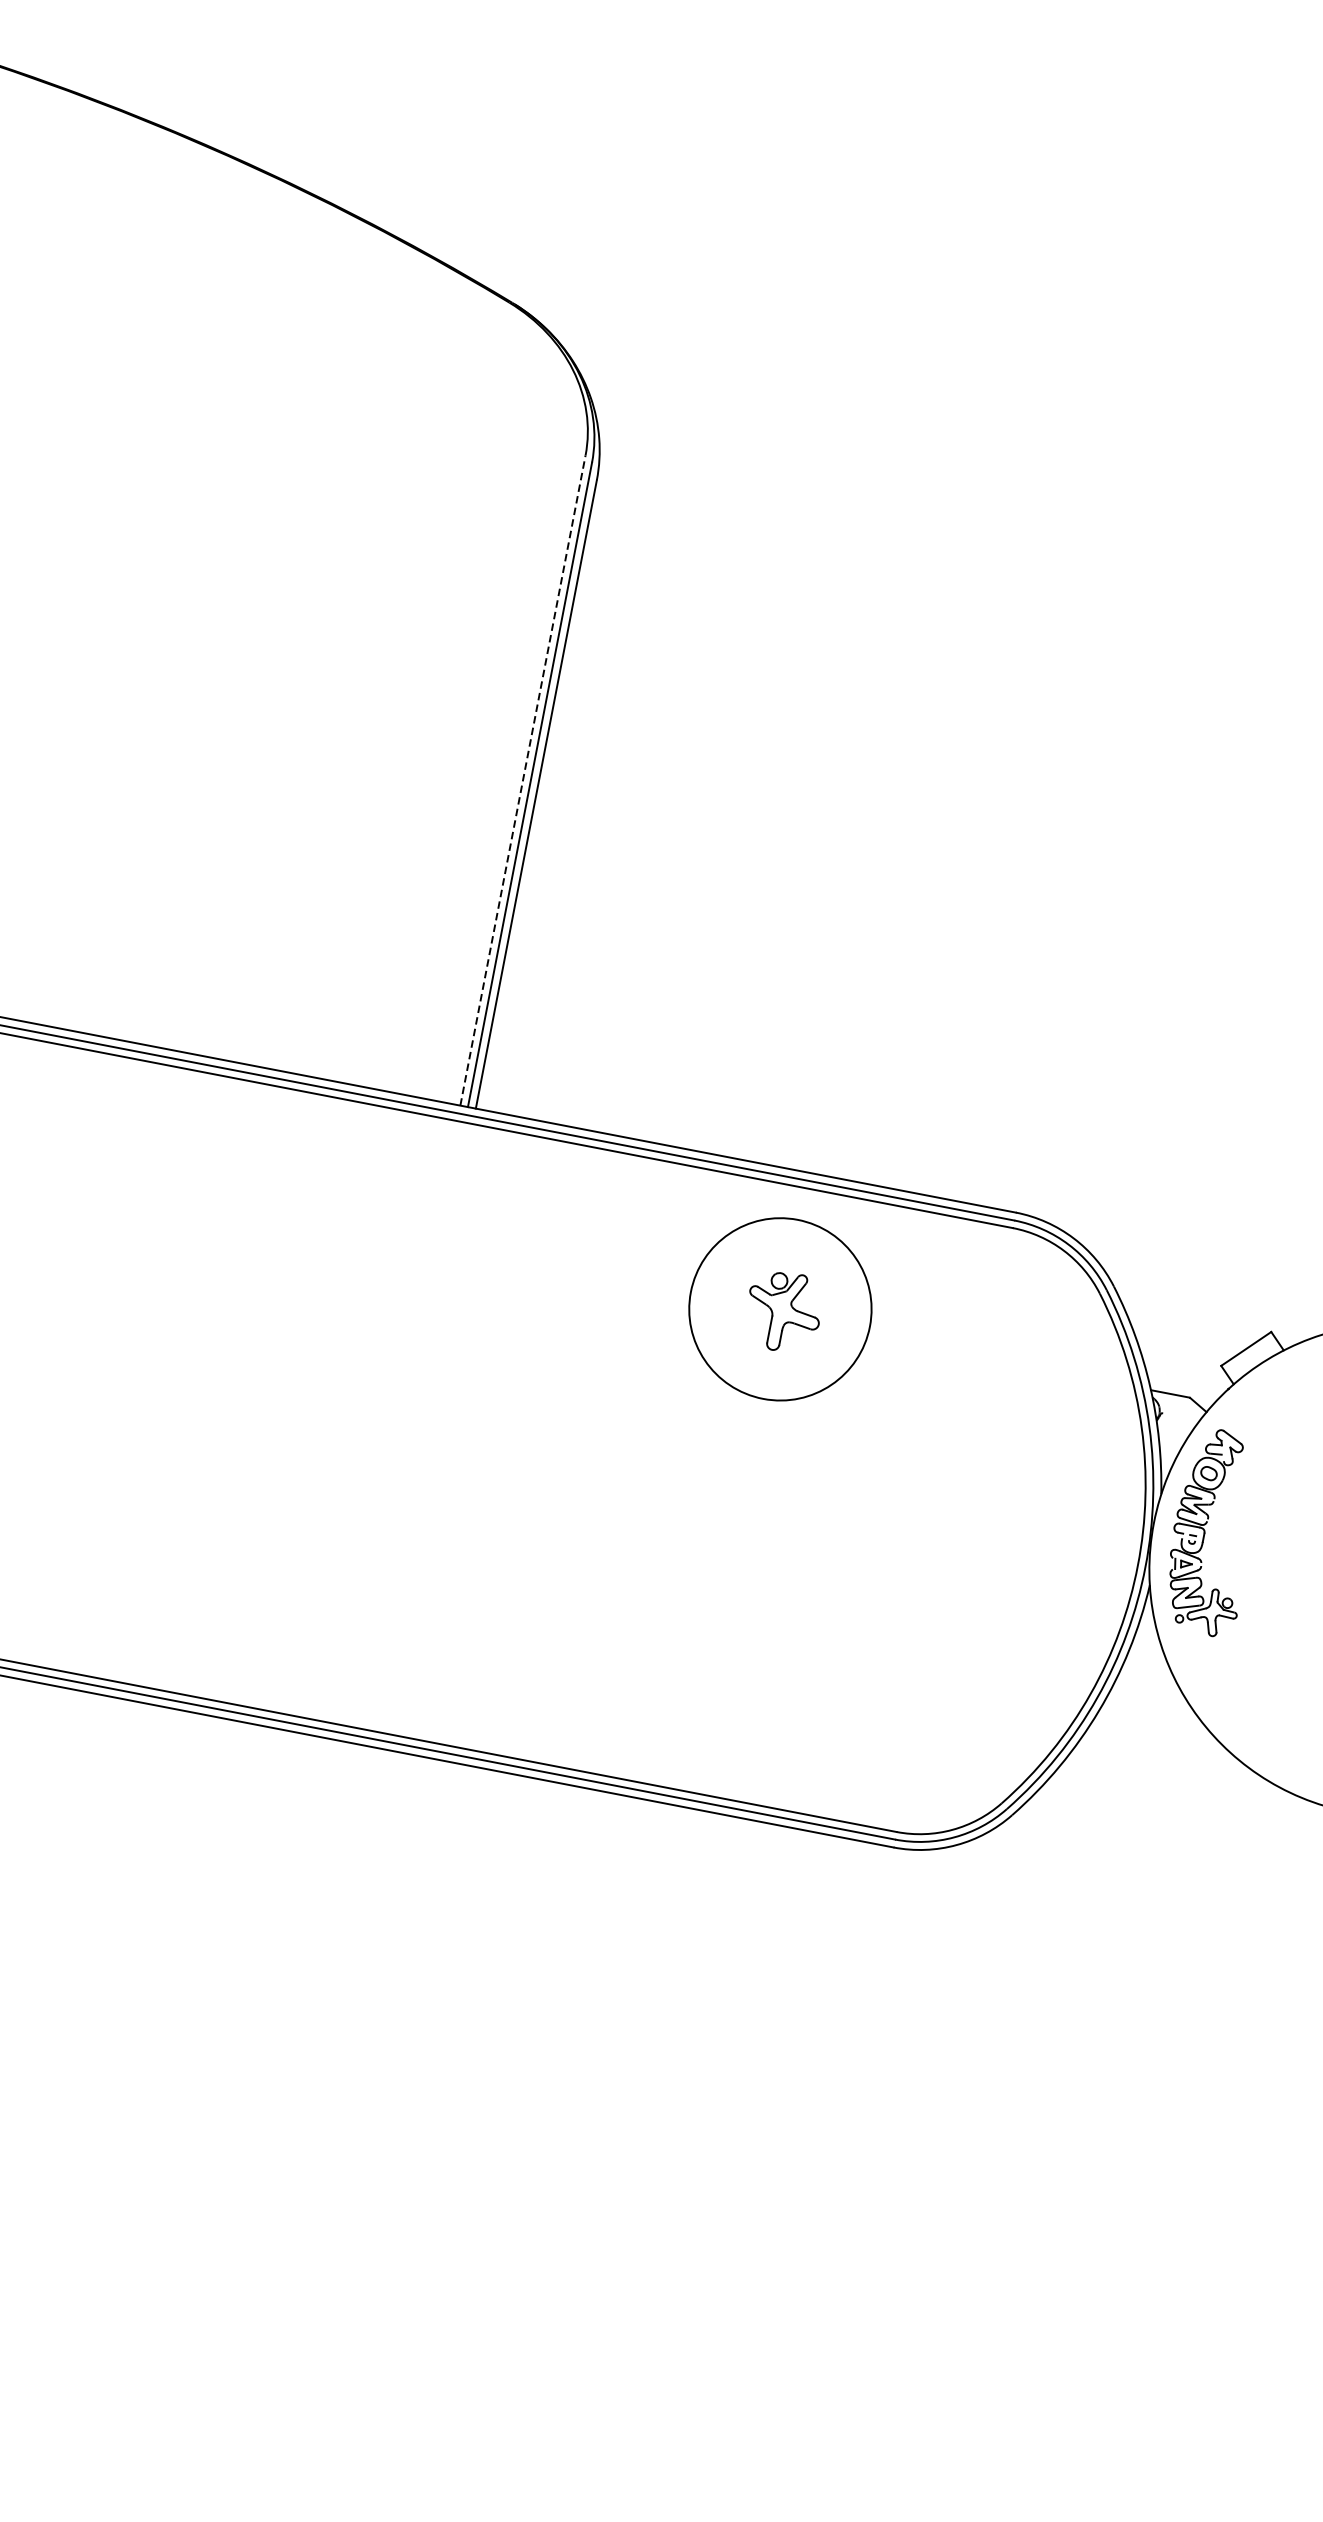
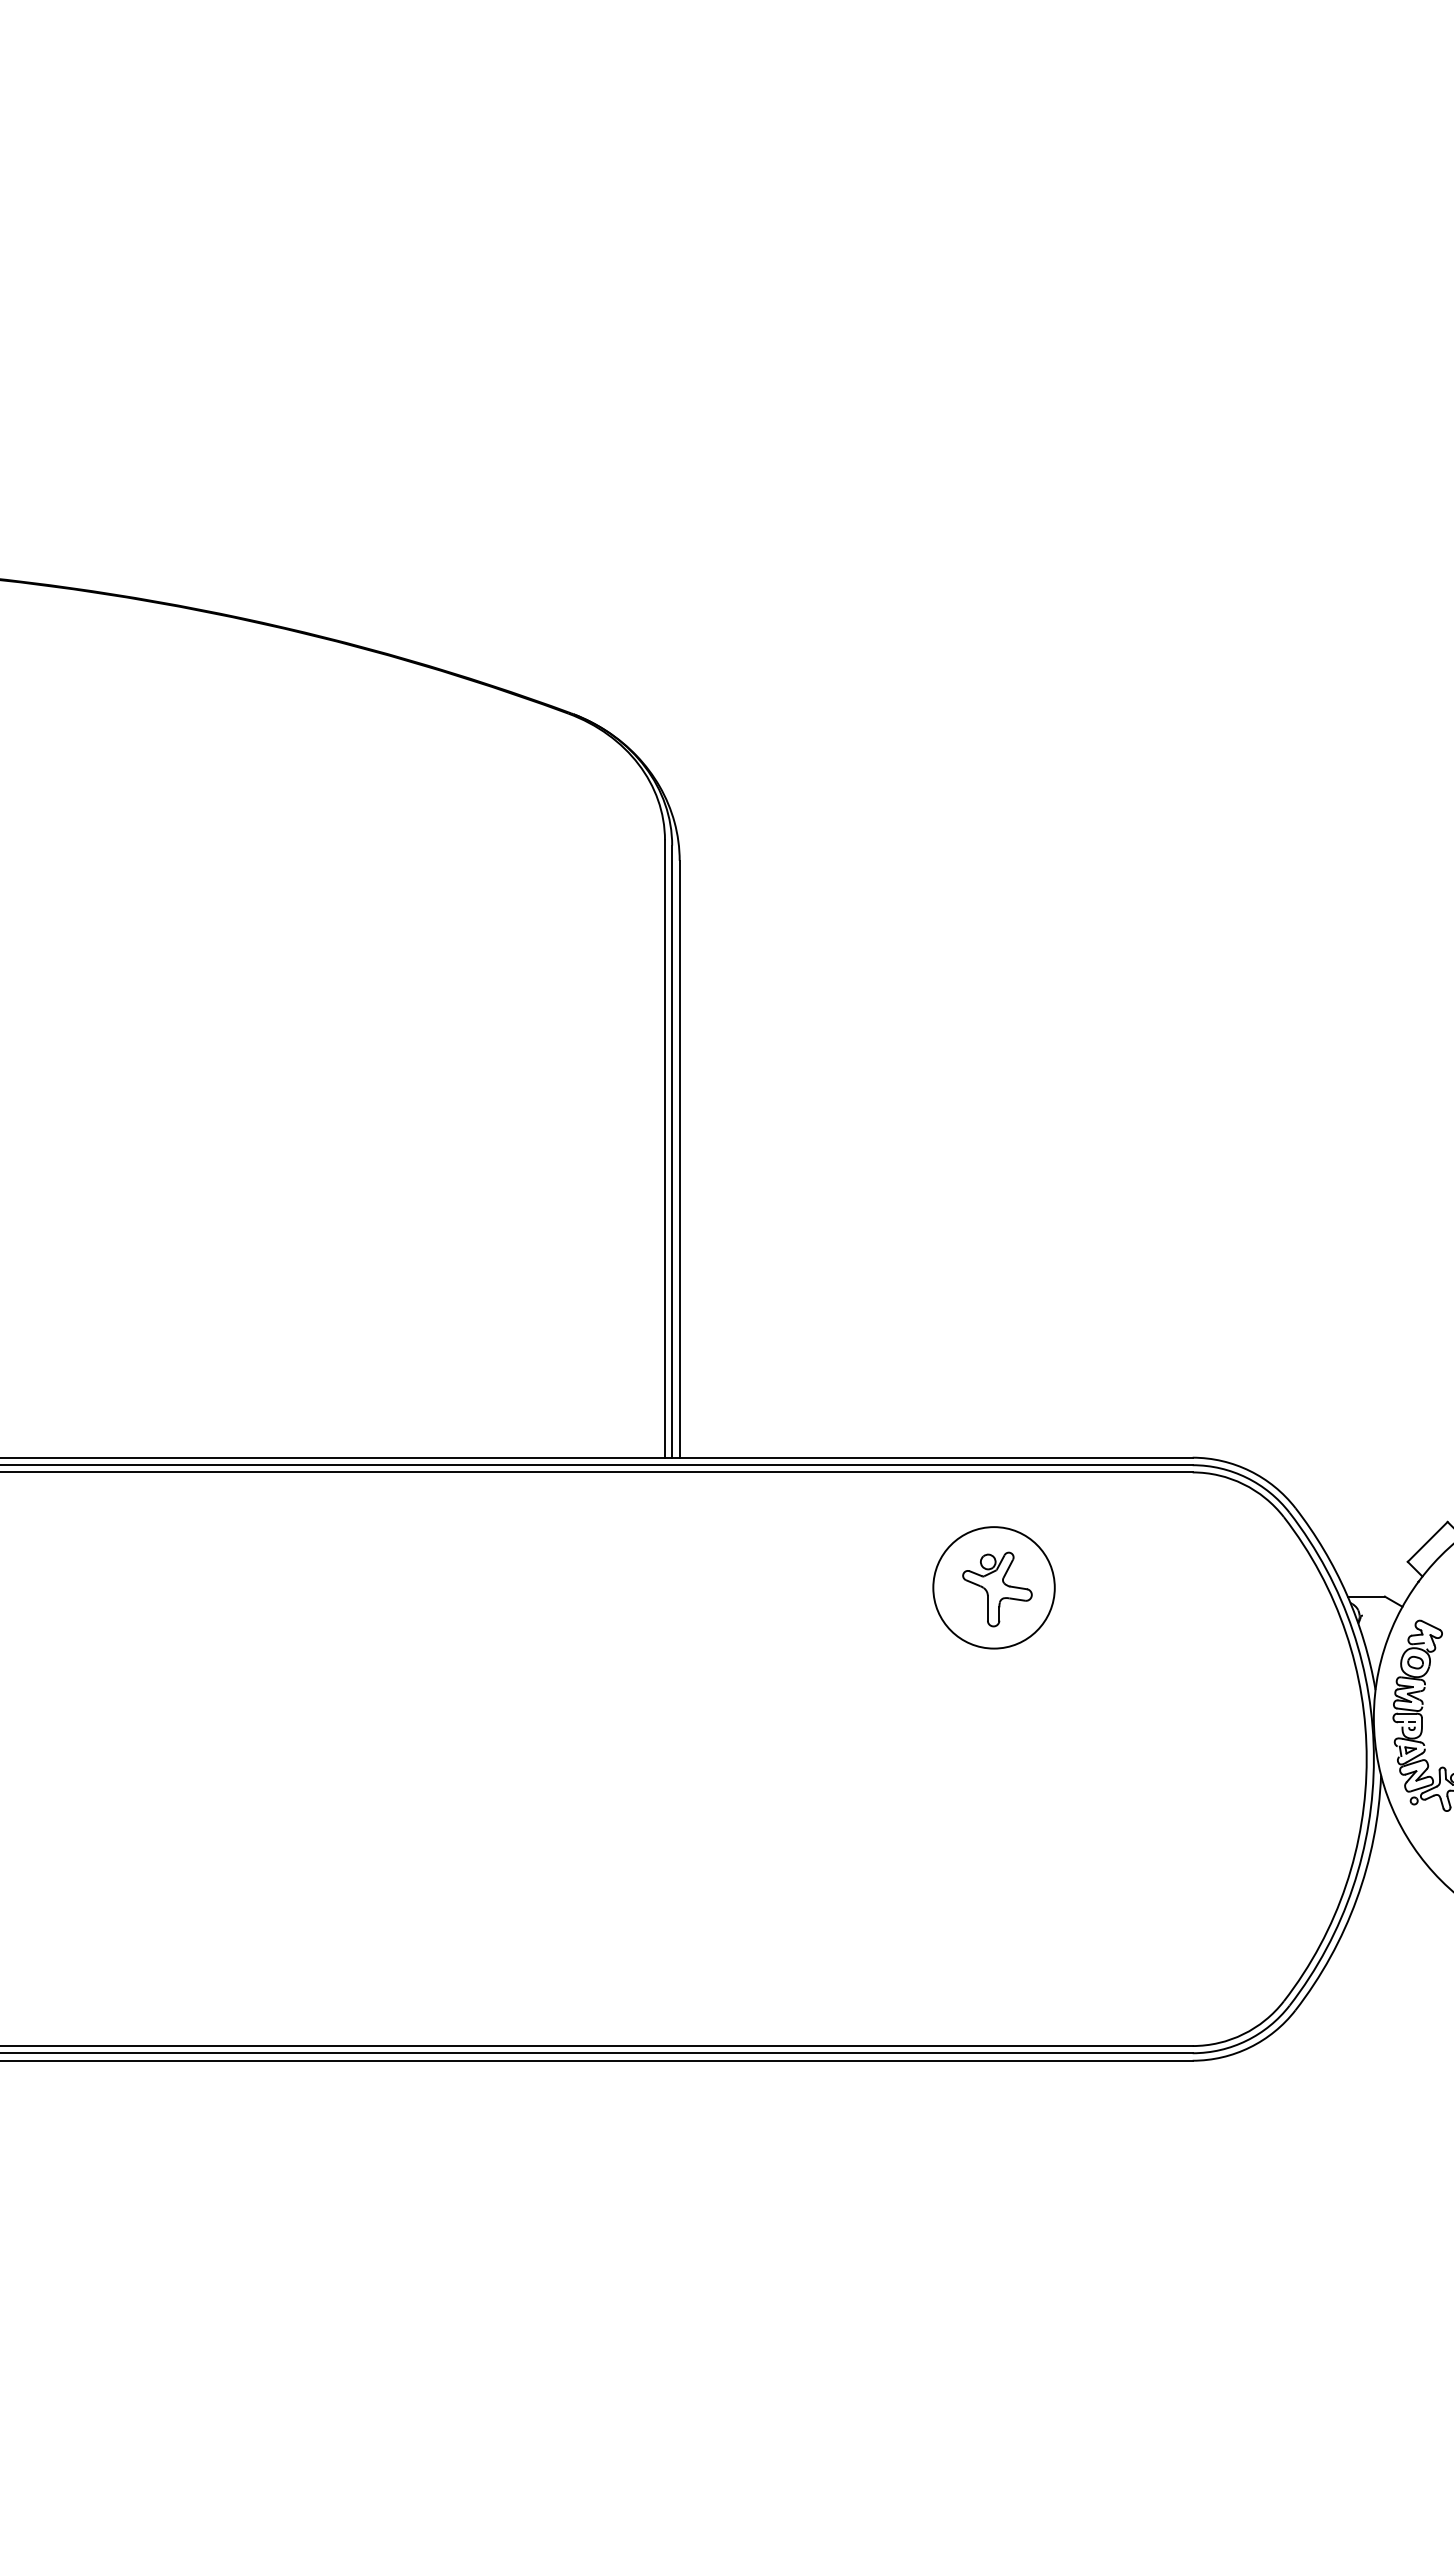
line: (522, 780) -> (664, 1148), dashed -> solid
circle: (779, 1308) -> (993, 1587), size x0.71

